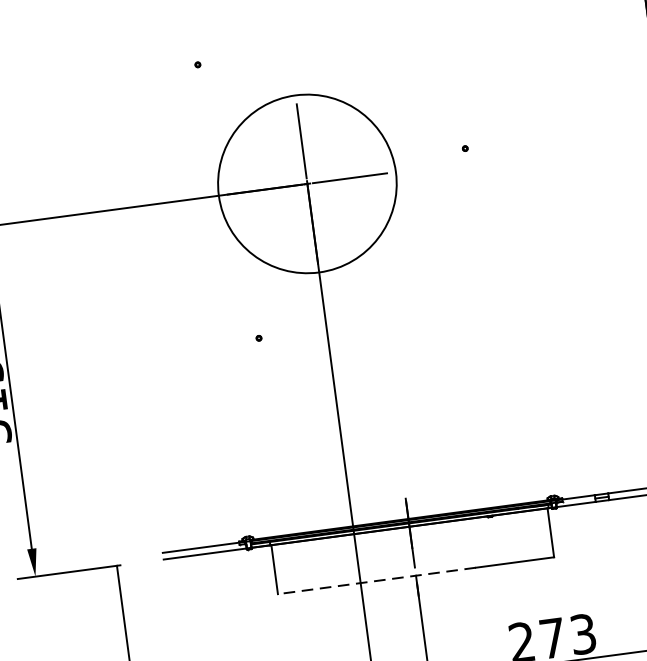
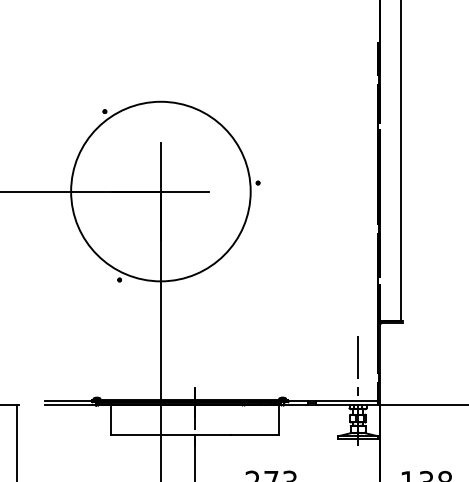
circle: (306, 183) -> (160, 191), size x1.67
line: (376, 580) -> (170, 434), dashed -> solid

